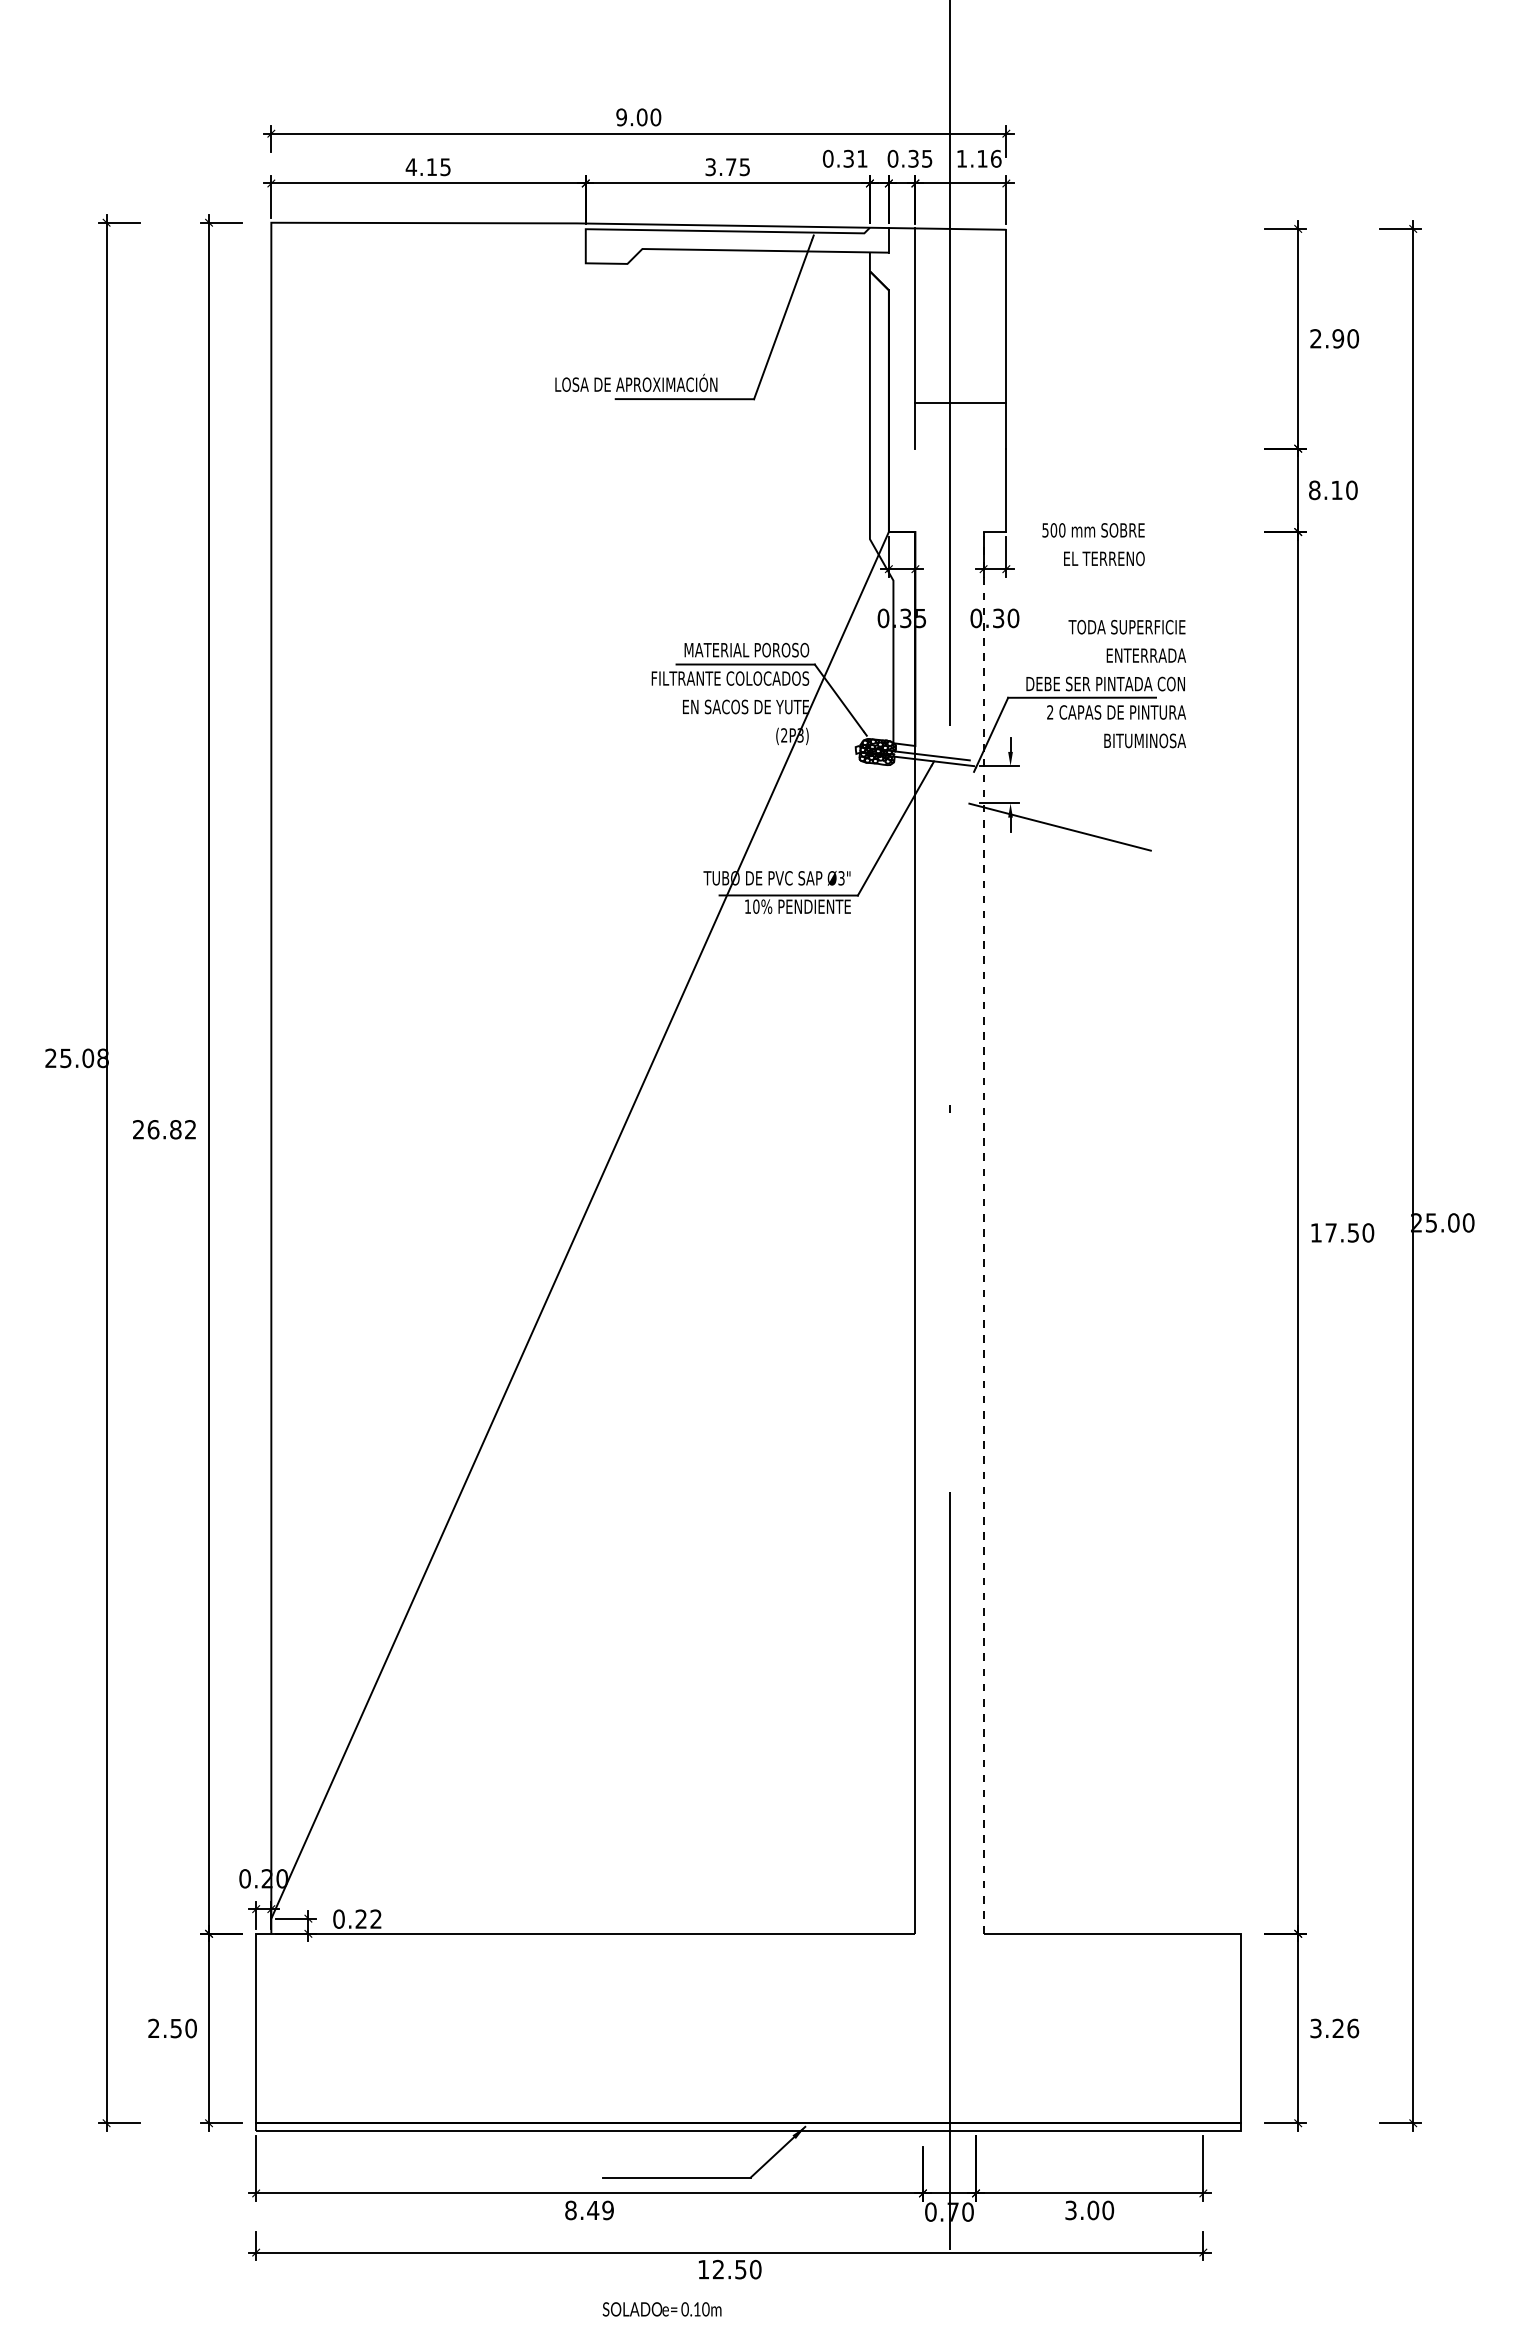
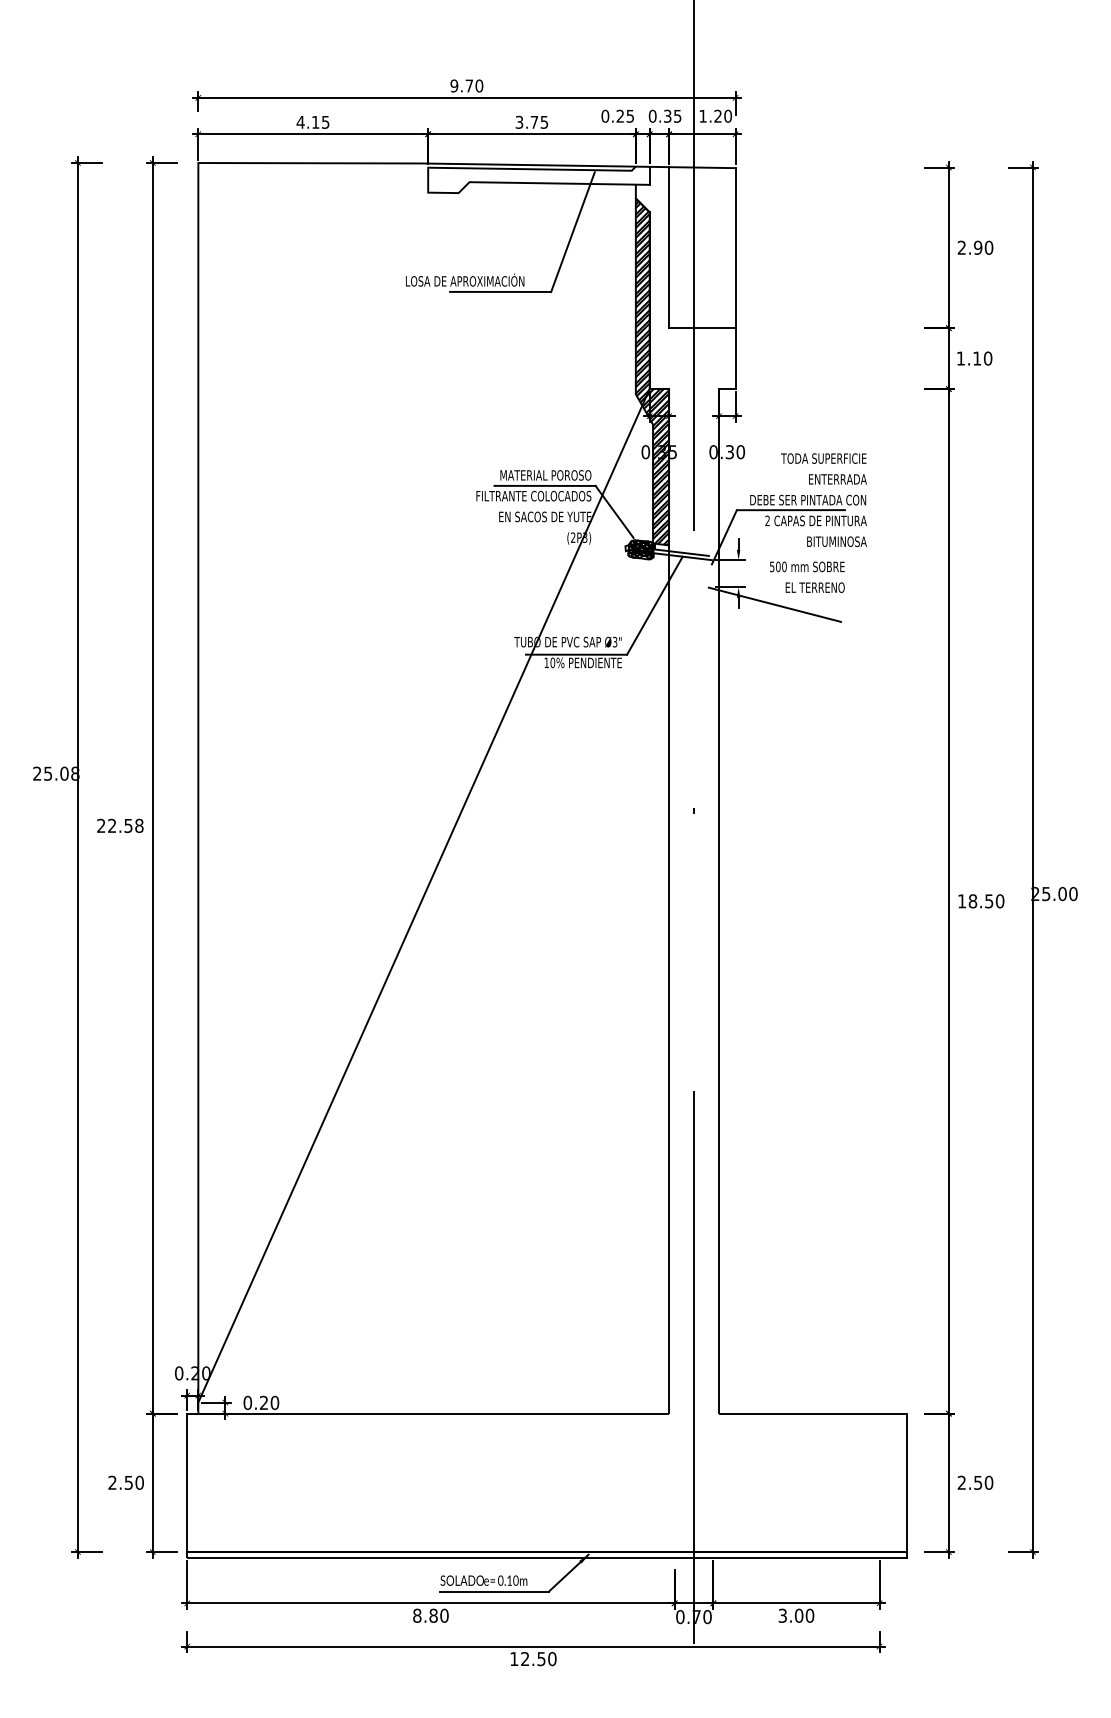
text: (641, 117) -> (468, 86), 9.00 -> 9.70
text: (855, 158) -> (625, 116), 0.31 -> 0.25
text: (989, 158) -> (723, 116), 1.16 -> 1.20
line: (960, 402) -> (702, 328), moved
text: (1314, 490) -> (960, 358), 8.10 -> 1.10
hatch: (892, 510) -> (652, 373), added
text: (1093, 544) -> (807, 577), moved
text: (171, 1129) -> (125, 825), 26.82 -> 22.58
line: (983, 1232) -> (718, 901), dashed -> solid
text: (1330, 1232) -> (972, 901), 17.50 -> 18.50
text: (376, 1918) -> (275, 1402), 0.22 -> 0.20
text: (1334, 2028) -> (975, 1482), 3.26 -> 2.50
text: (600, 2210) -> (438, 1615), 8.49 -> 8.80
text: (661, 2309) -> (483, 1580), moved

